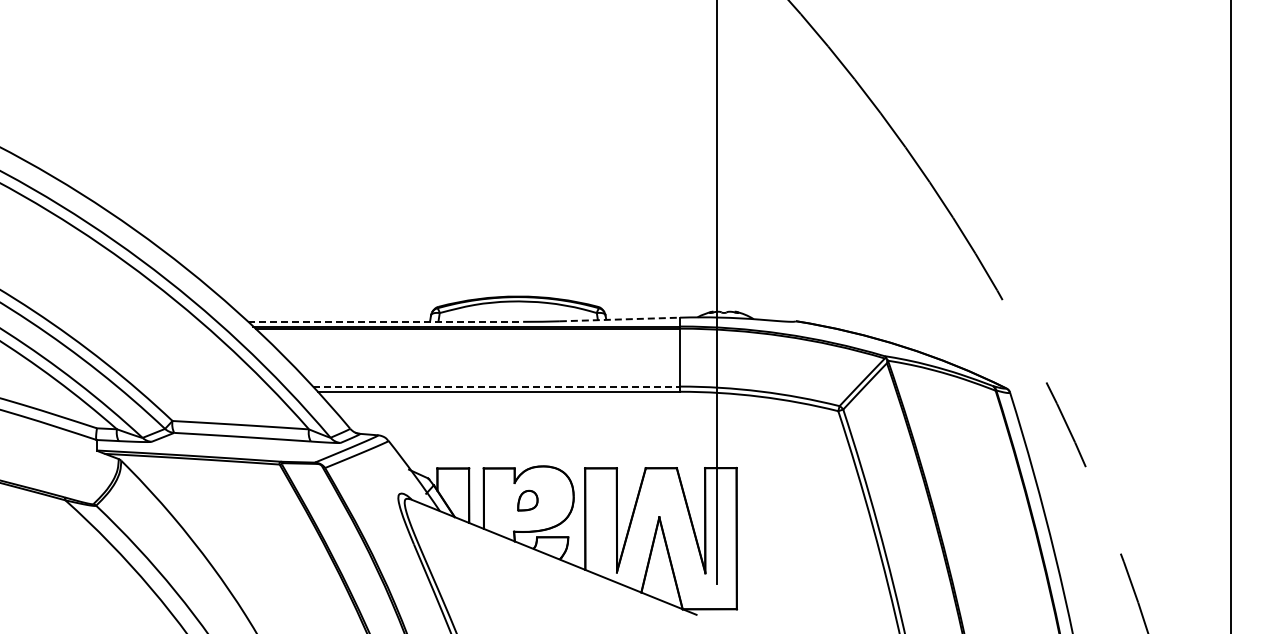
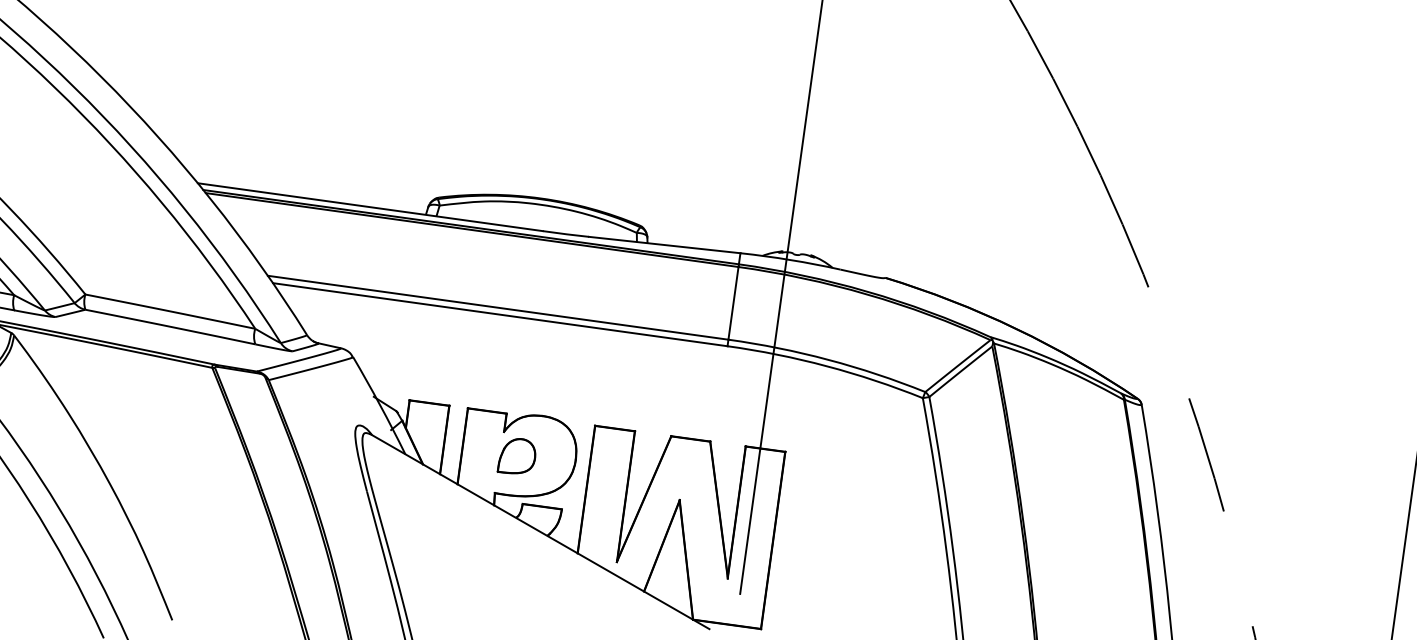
line: (620, 319) -> (665, 245), dashed -> solid
line: (386, 321) -> (371, 206), dashed -> solid
line: (497, 386) -> (499, 307), dashed -> solid
part: (527, 500) -> (517, 456), size x1.43

